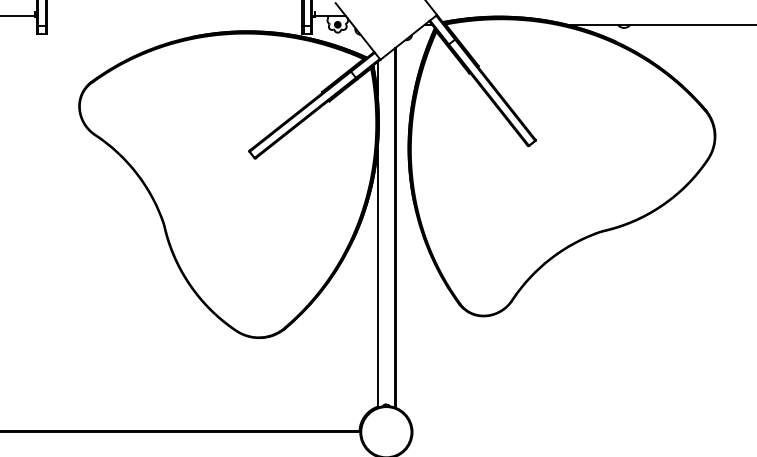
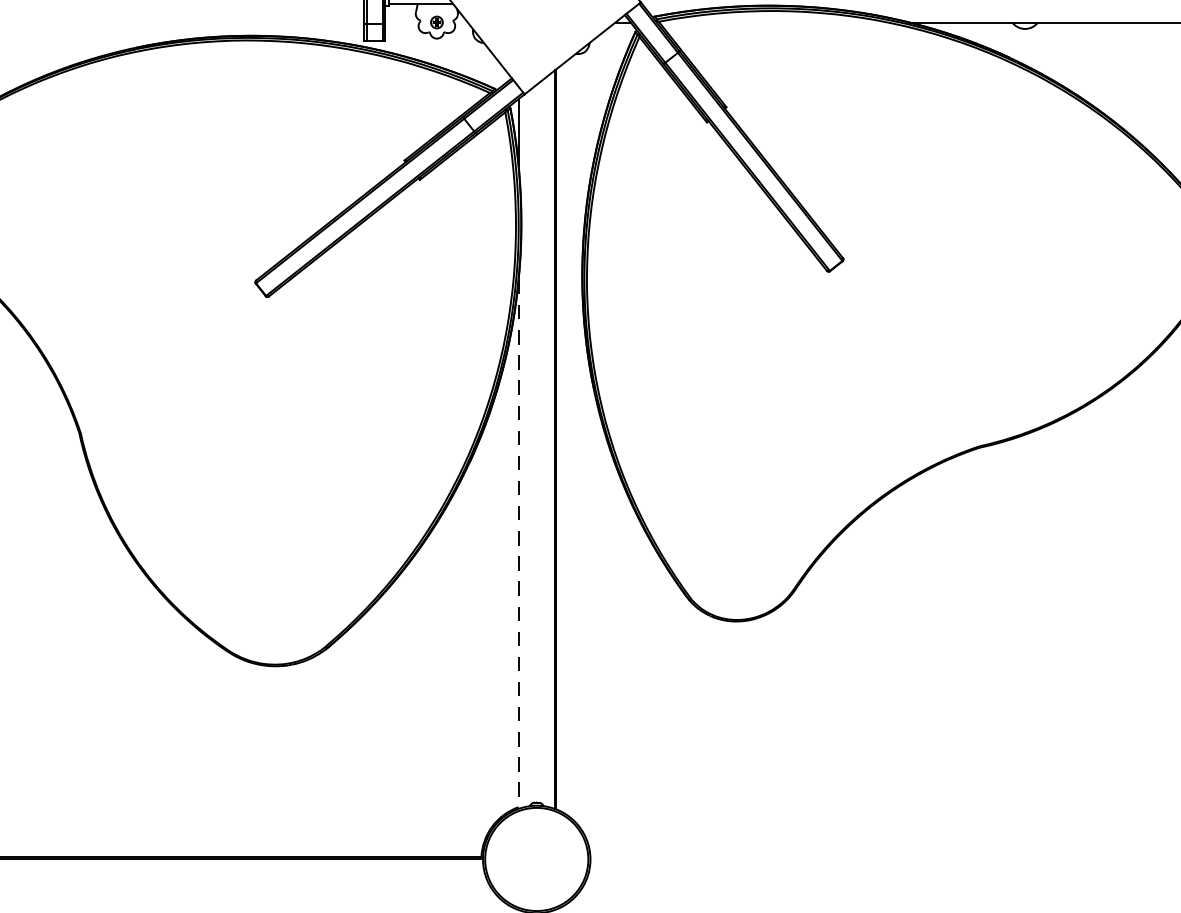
line: (377, 278) -> (518, 543), solid -> dashed

